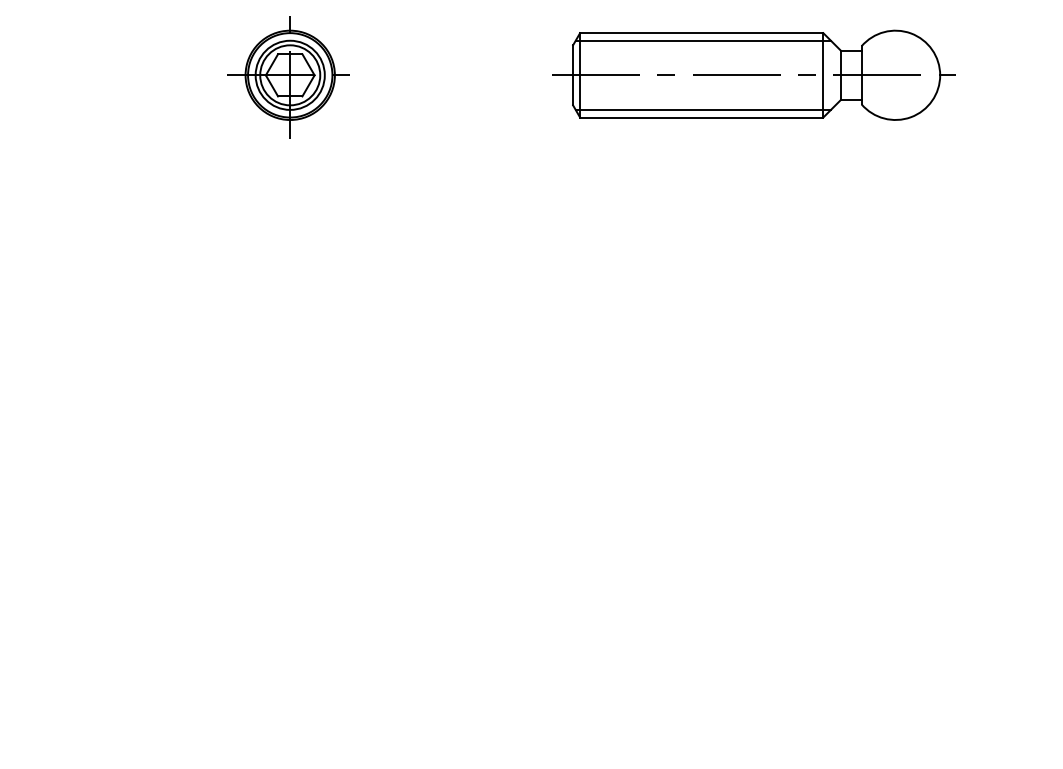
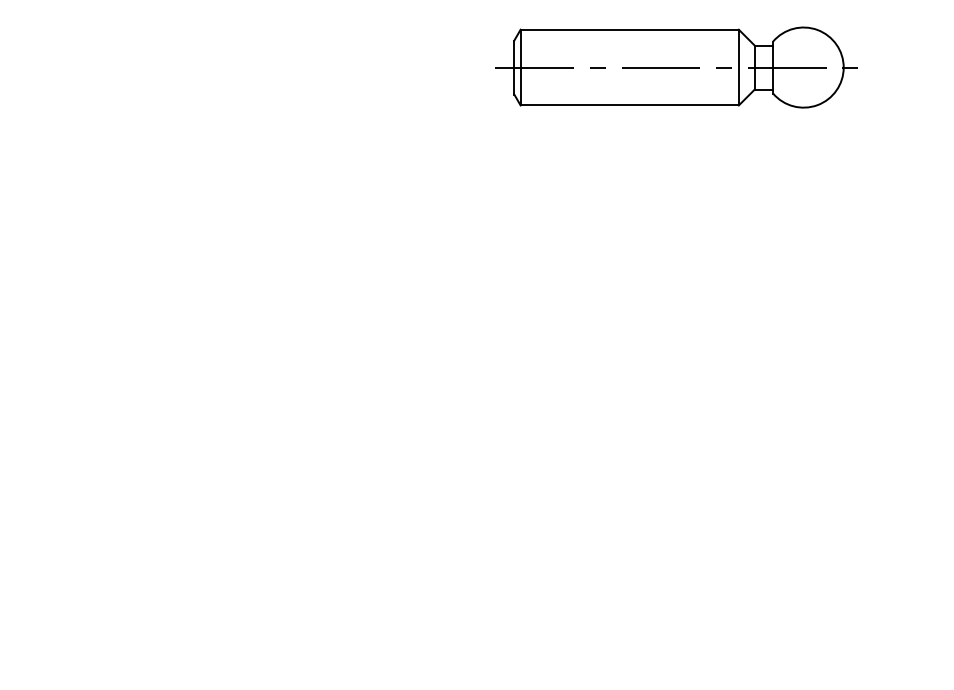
line: (702, 40) -> (630, 36), removed
part: (288, 77) -> (258, 69), removed
line: (702, 109) -> (630, 98), removed

